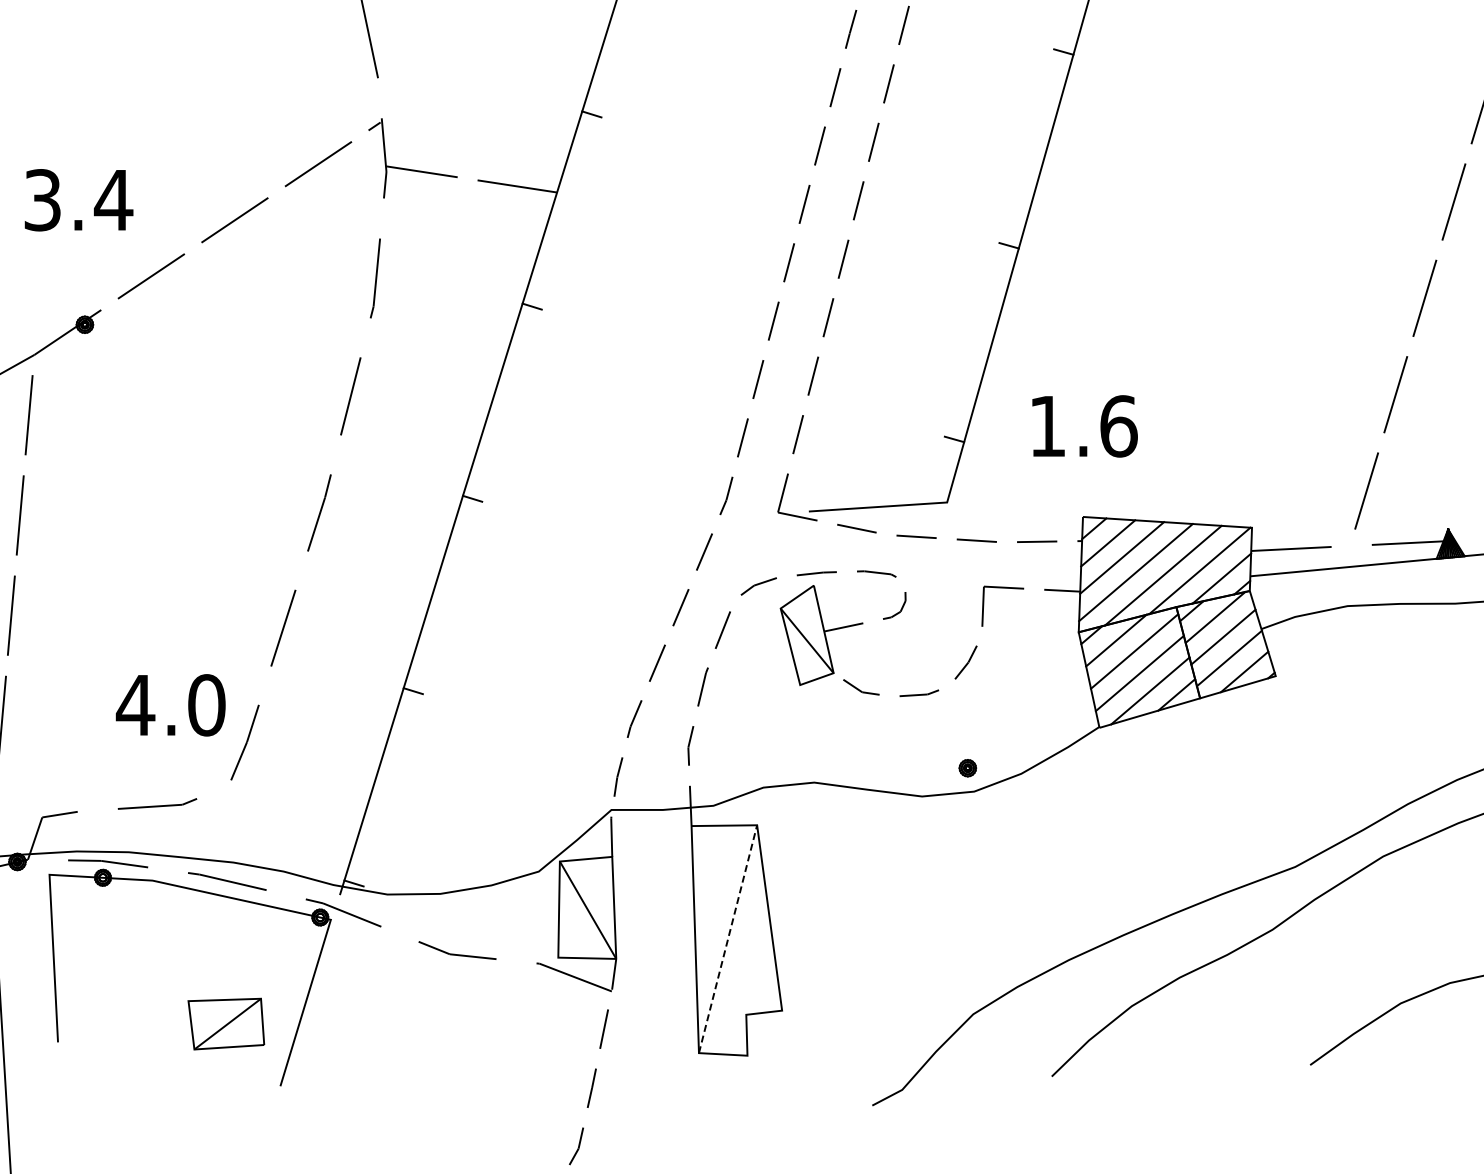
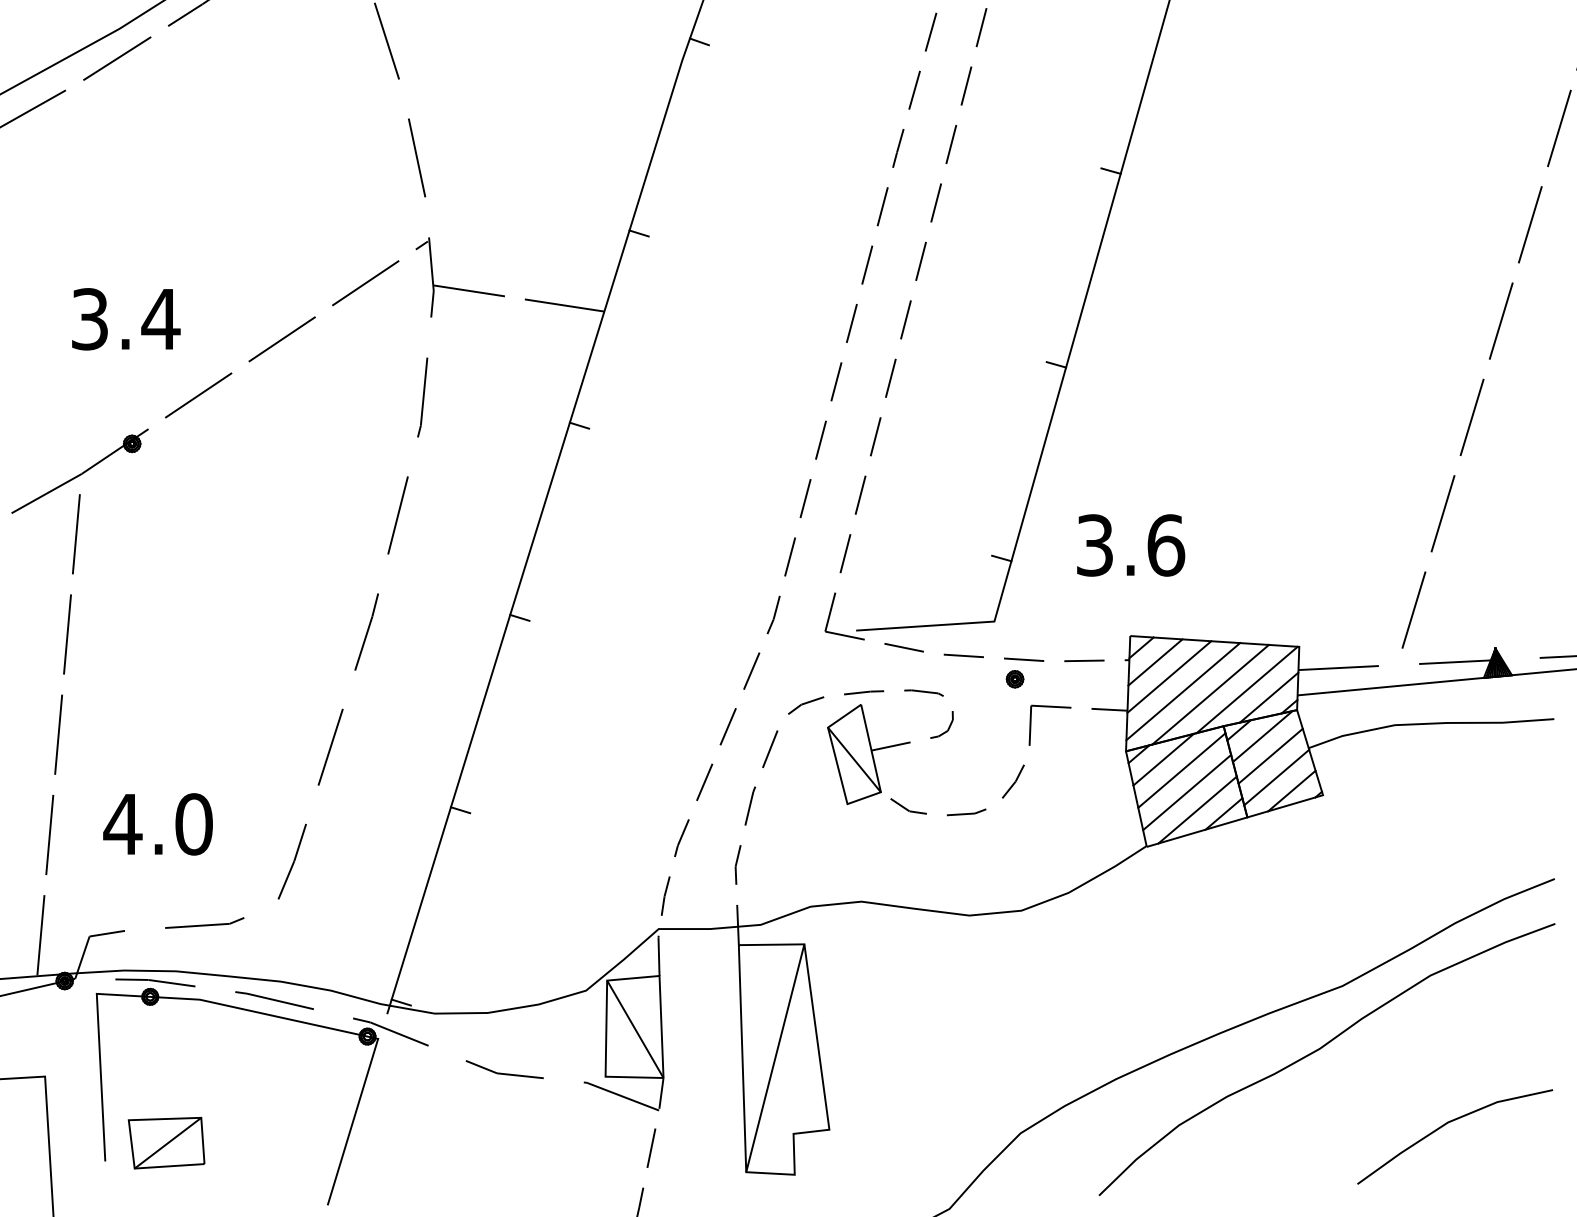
text: (1047, 426) -> (1094, 545), 1.6 -> 3.6
text: (170, 705) -> (157, 824), moved
part: (967, 768) -> (1014, 679), moved
line: (728, 939) -> (775, 1058), dashed -> solid
part: (226, 1024) -> (166, 1143), moved

